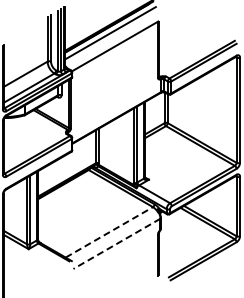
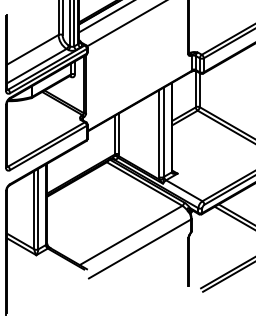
line: (109, 232) -> (131, 235), dashed -> solid
line: (116, 244) -> (139, 249), dashed -> solid

